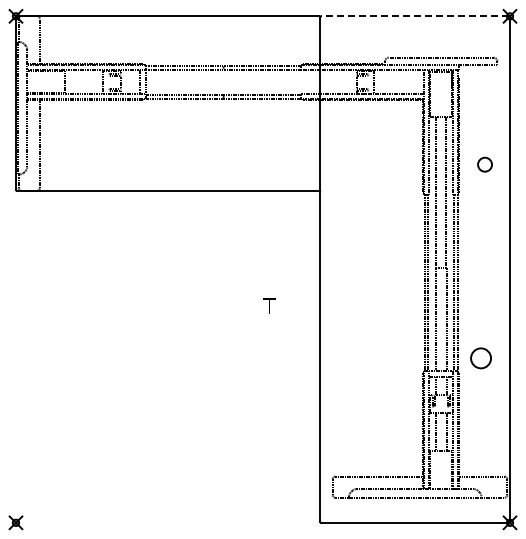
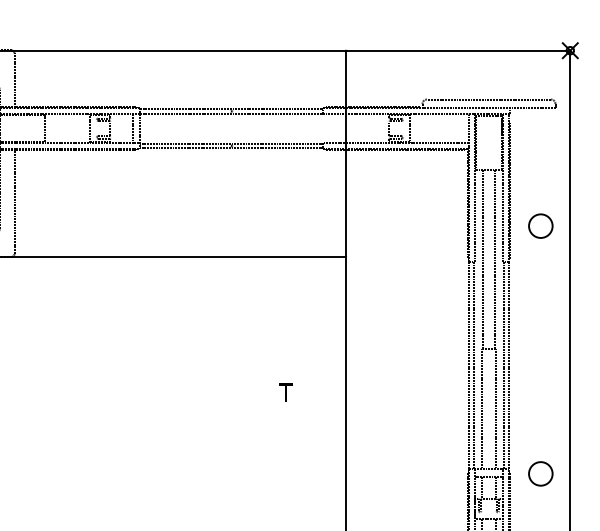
line: (415, 16) -> (458, 50), dashed -> solid
circle: (484, 164) -> (540, 225), size x1.43
circle: (480, 358) -> (540, 474), moved

